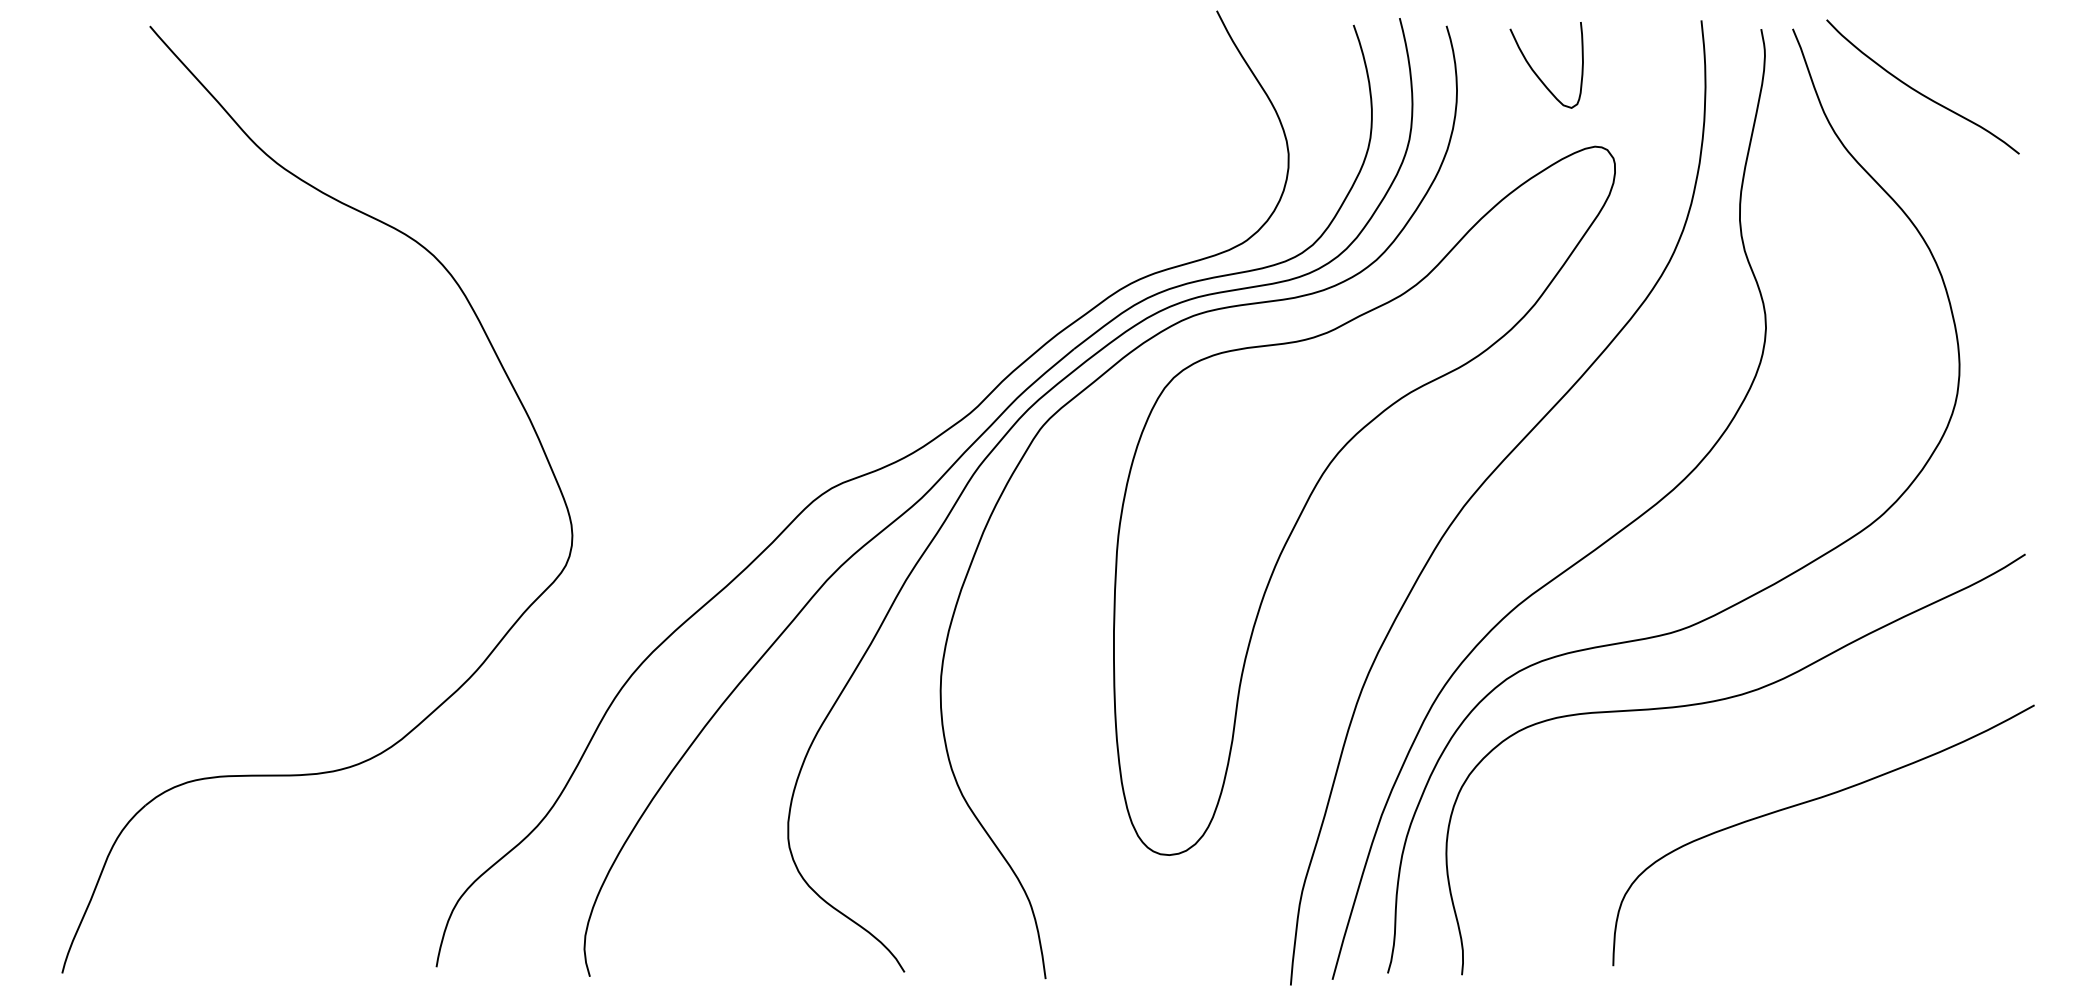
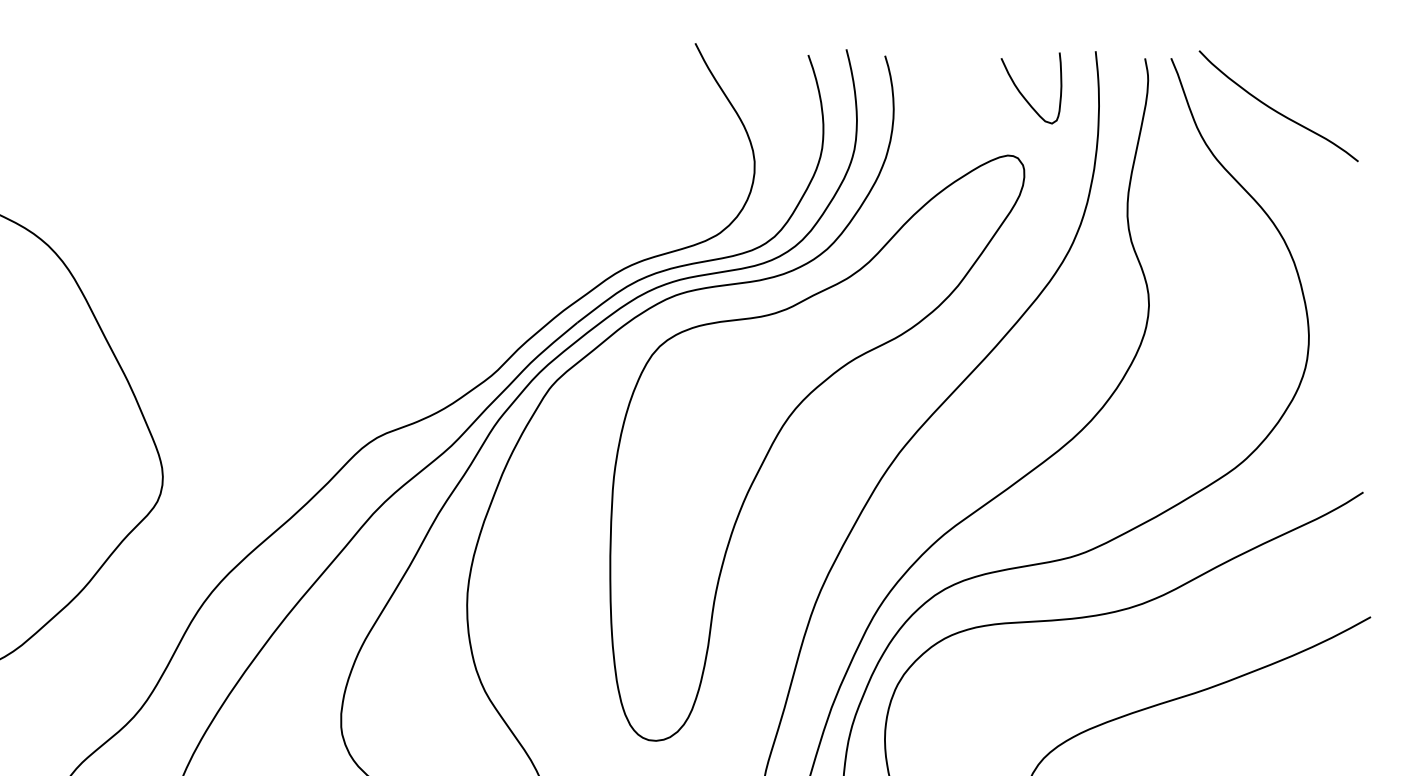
curve: (1537, 74) -> (1023, 95), moved

